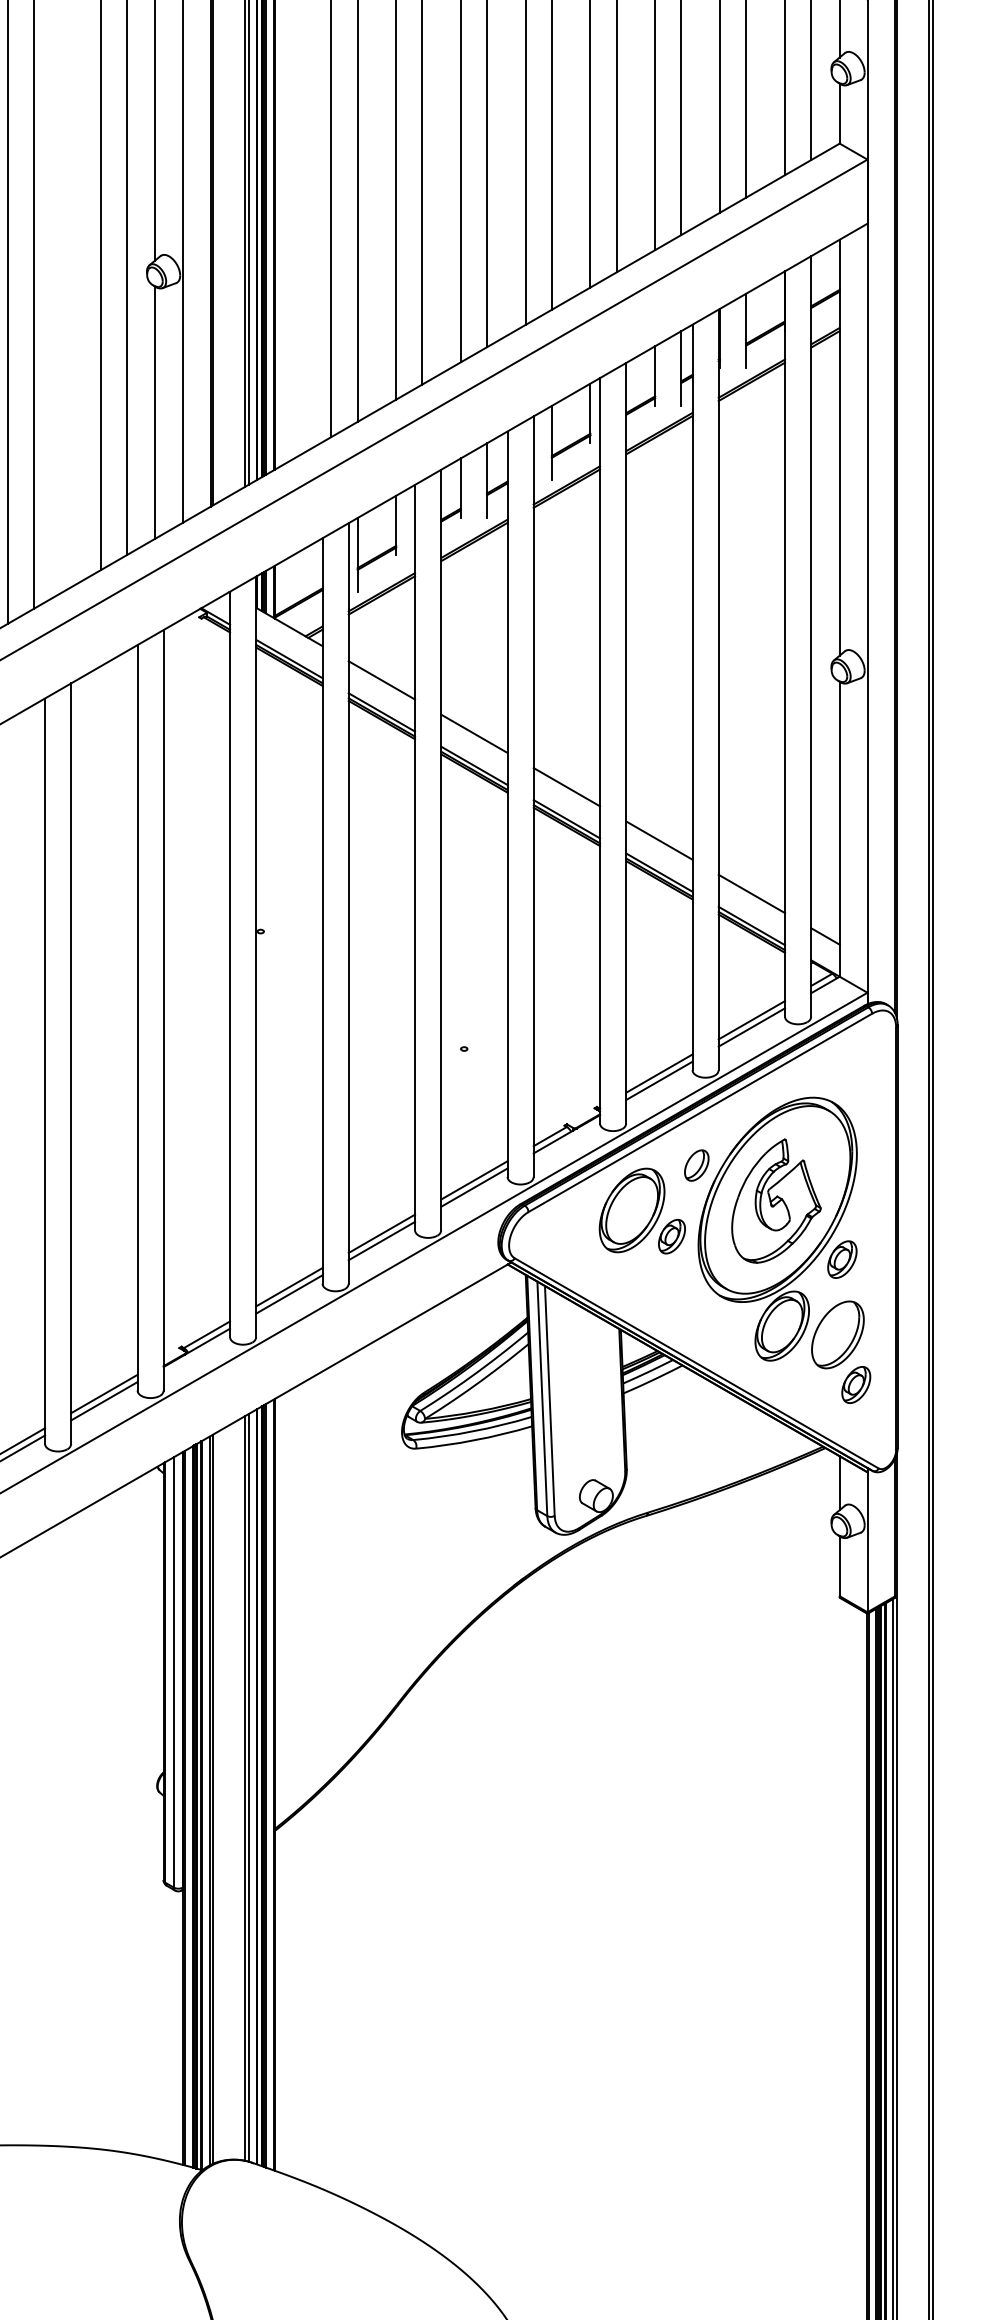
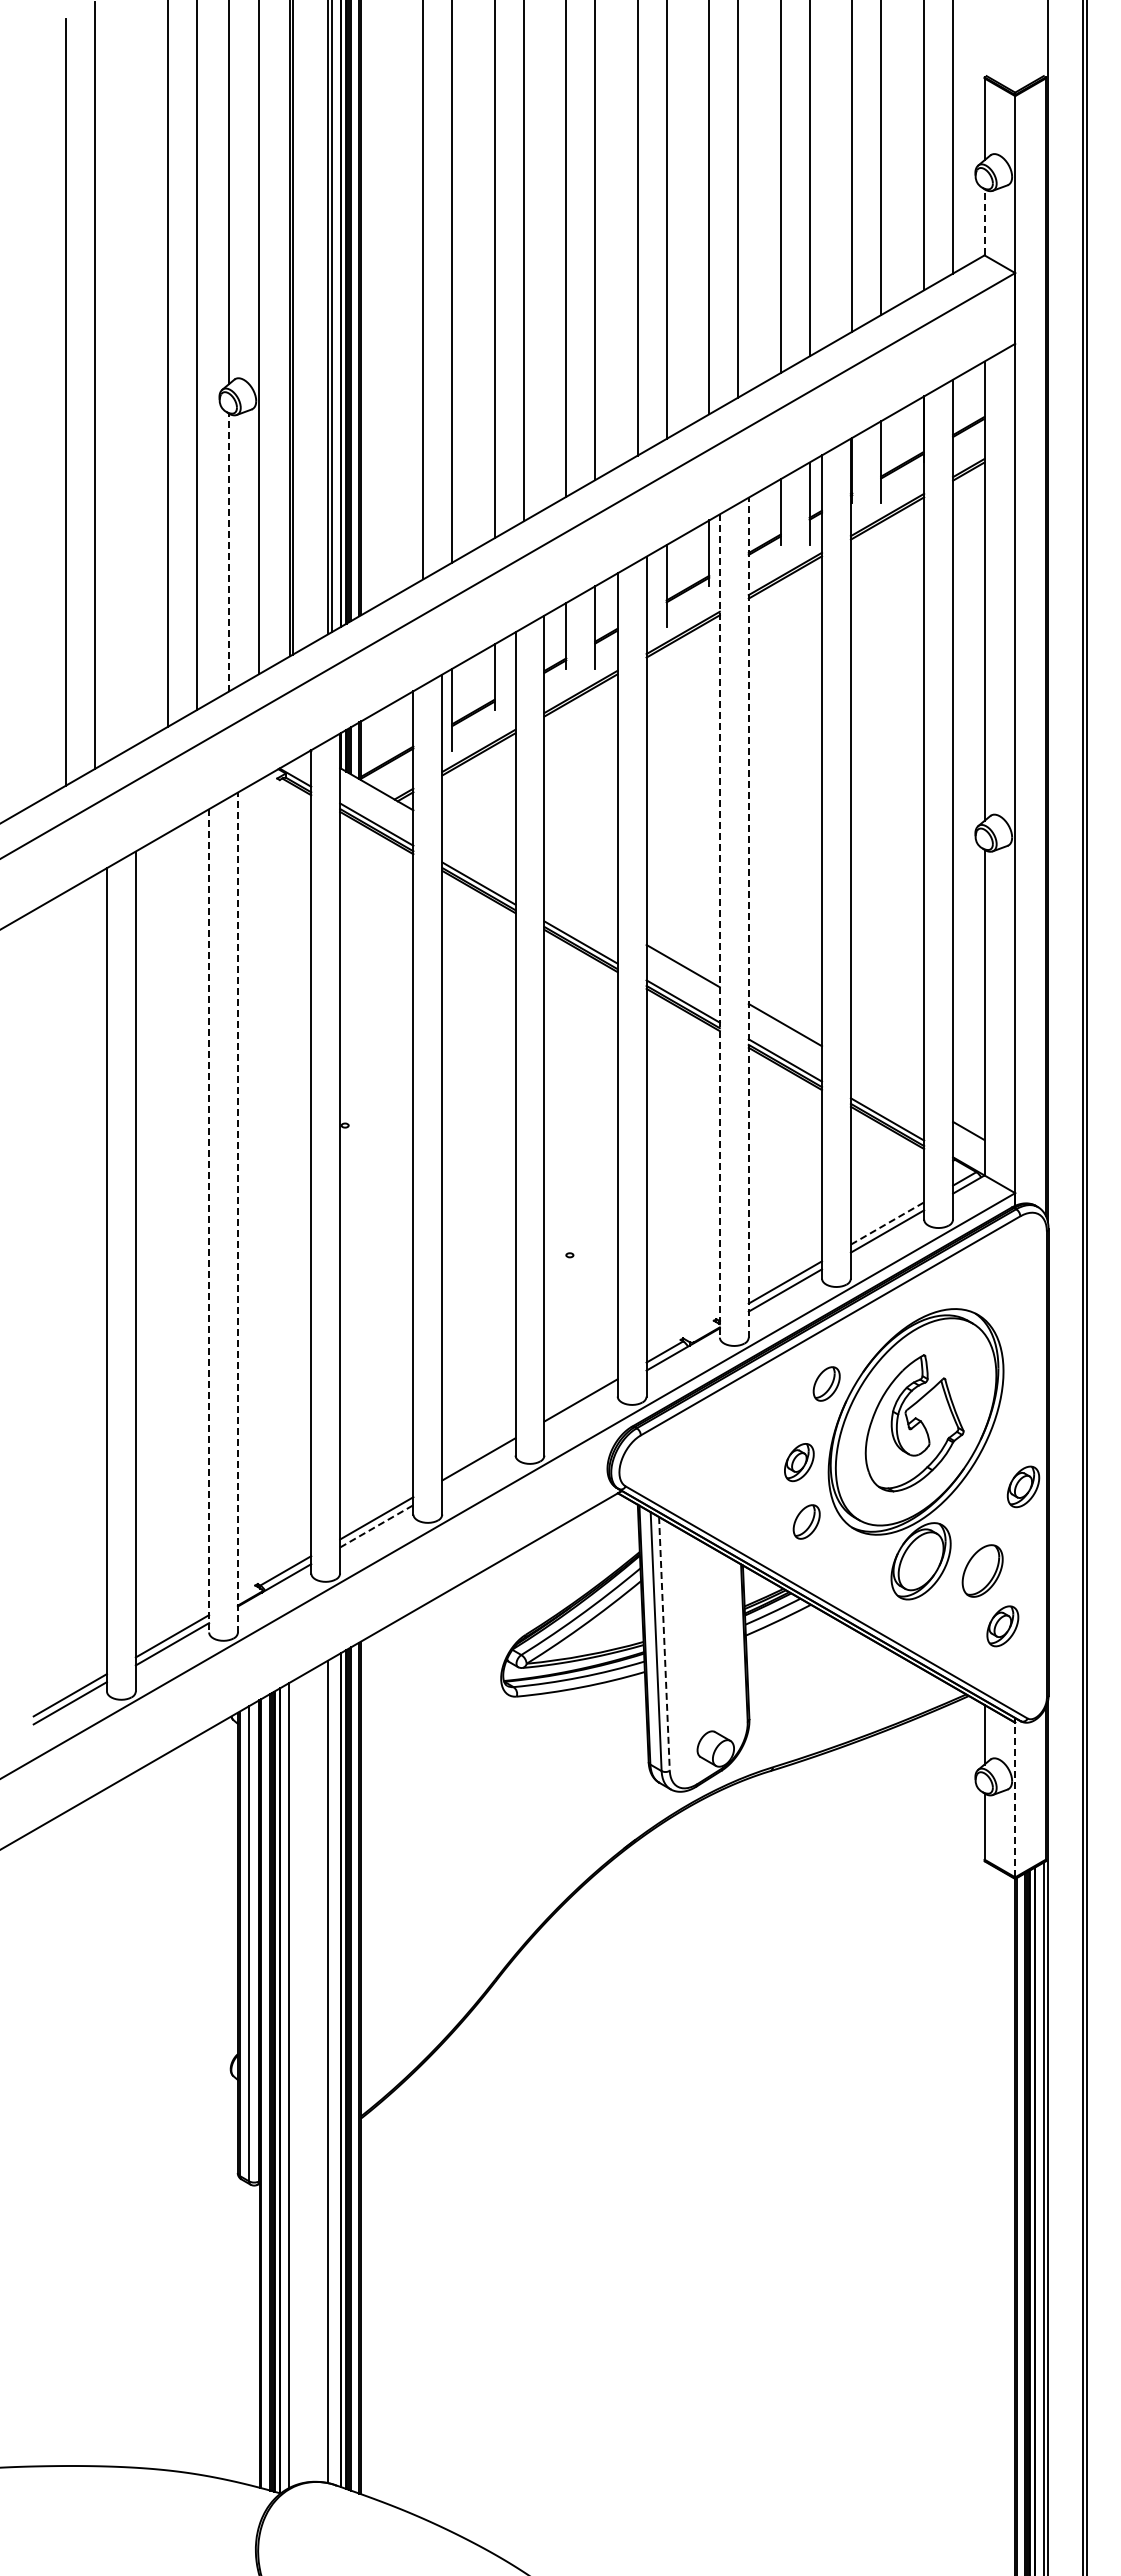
line: (839, 112) -> (984, 221), solid -> dashed
line: (155, 412) -> (228, 552), solid -> dashed
line: (381, 680) -> (478, 848), removed
line: (473, 734) -> (580, 907), removed
line: (625, 743) -> (748, 917), solid -> dashed
line: (599, 751) -> (719, 926), solid -> dashed
line: (751, 893) -> (887, 1083), removed
line: (164, 1010) -> (238, 1212), solid -> dashed
line: (137, 1017) -> (209, 1220), solid -> dashed
line: (751, 1020) -> (887, 1223), solid -> dashed
line: (473, 1187) -> (580, 1408), removed
part: (631, 1210) -> (754, 1433), removed
line: (381, 1241) -> (478, 1467), removed
part: (842, 1259) -> (1023, 1486), moved
part: (678, 1290) -> (806, 1521), added
line: (290, 1294) -> (377, 1526), solid -> dashed
part: (837, 1334) -> (982, 1570), size x0.7
line: (549, 1401) -> (664, 1644), solid -> dashed
line: (867, 1539) -> (1015, 1797), solid -> dashed
line: (249, 1788) -> (332, 2071), removed
line: (213, 1798) -> (292, 2083), removed

